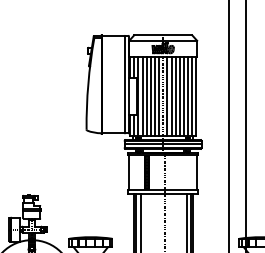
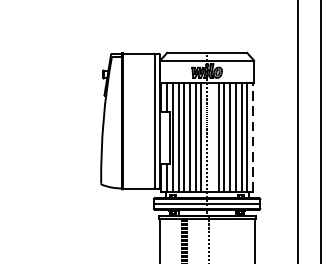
line: (167, 96) -> (213, 137), removed
line: (196, 96) -> (253, 137), solid -> dashed

